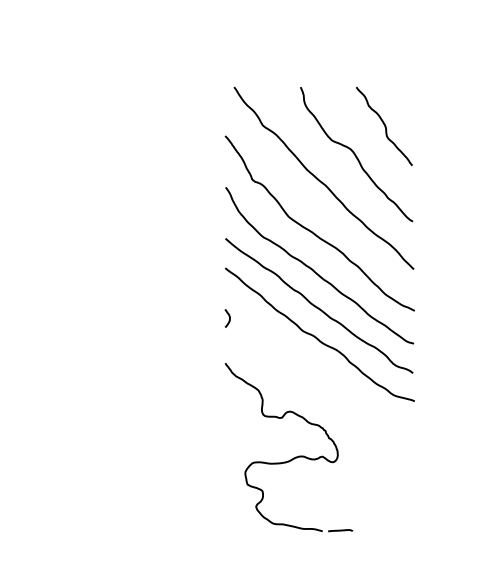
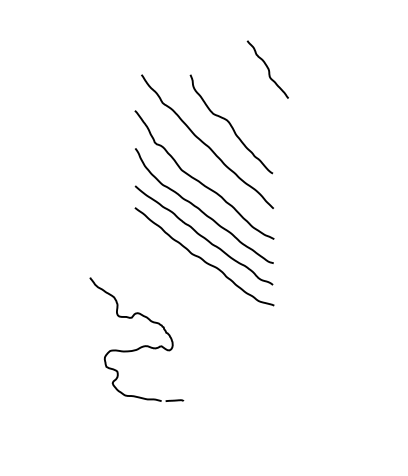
curve: (383, 126) -> (267, 69), moved
curve: (228, 318) -> (137, 244), removed
part: (293, 456) -> (140, 346), moved

